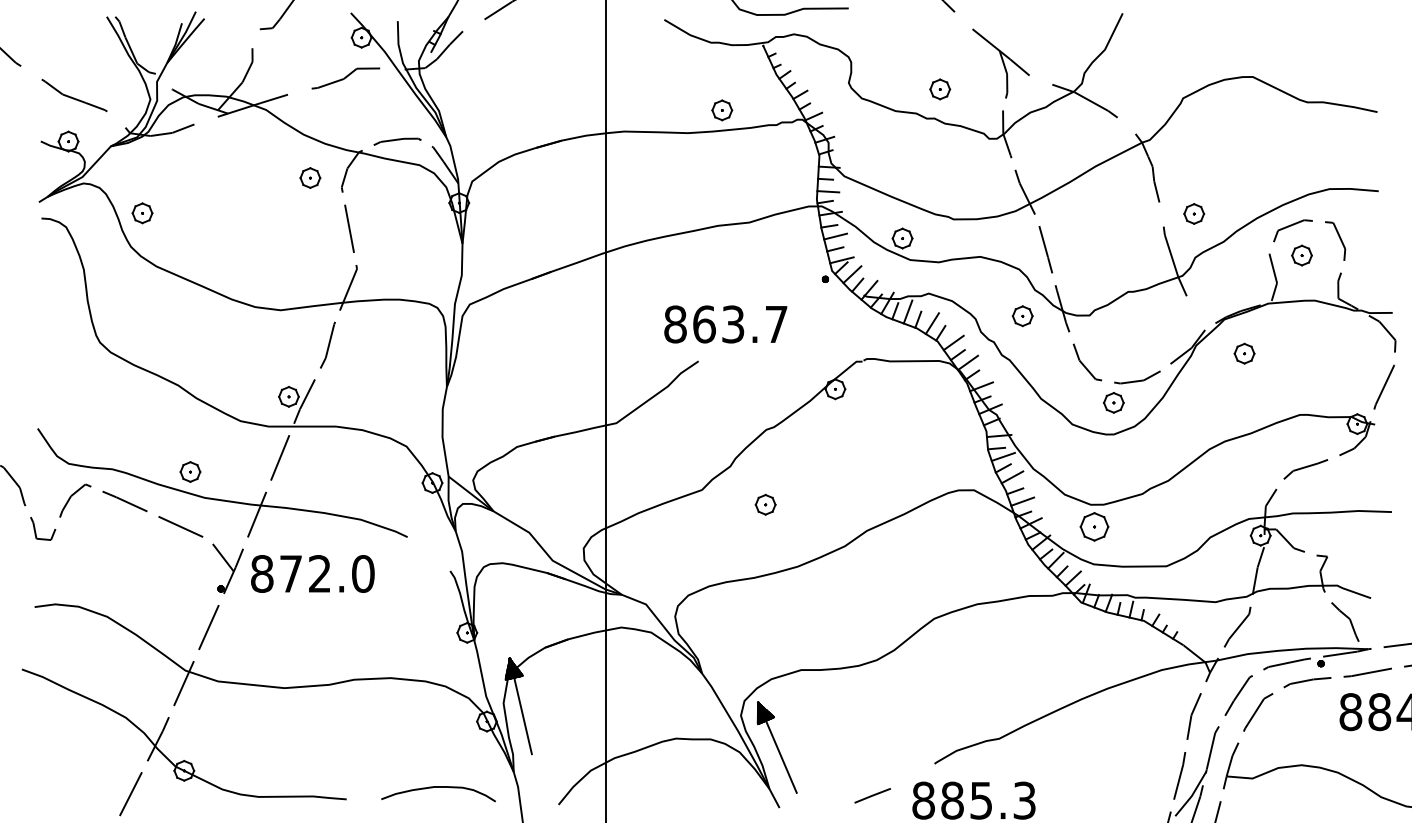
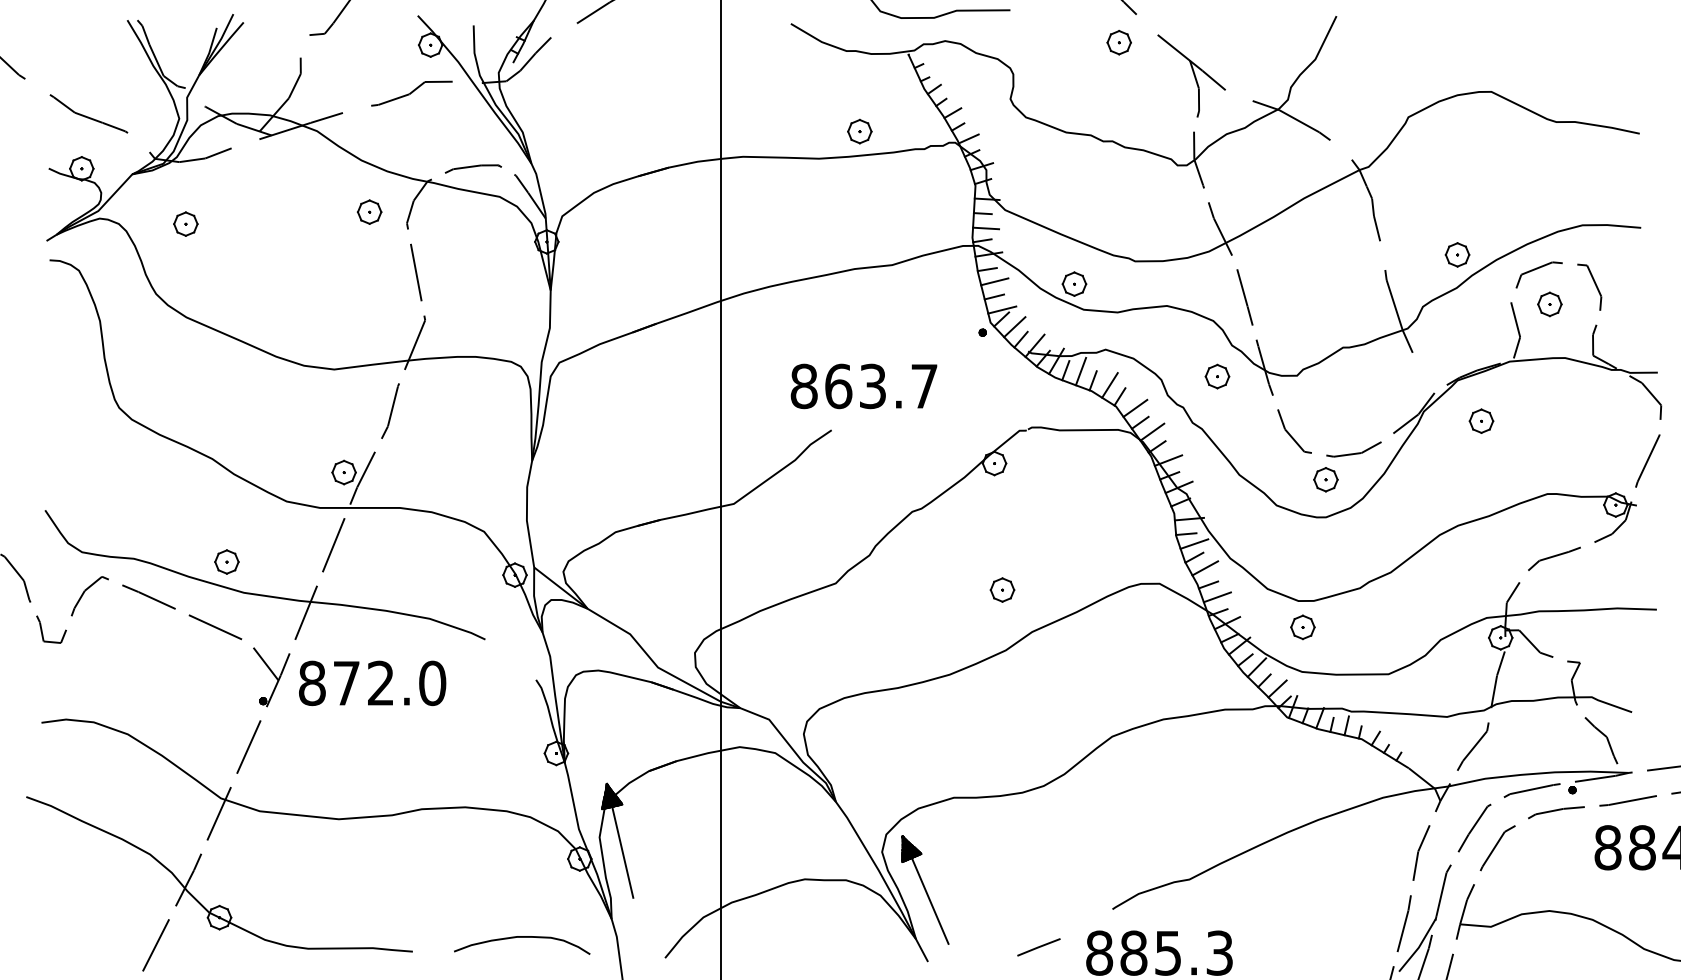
part: (939, 89) -> (1118, 42), moved
part: (142, 212) -> (185, 223), moved
part: (1194, 213) -> (1457, 254), moved
part: (765, 504) -> (1002, 589), moved
part: (1094, 527) -> (1302, 627), size x0.71

